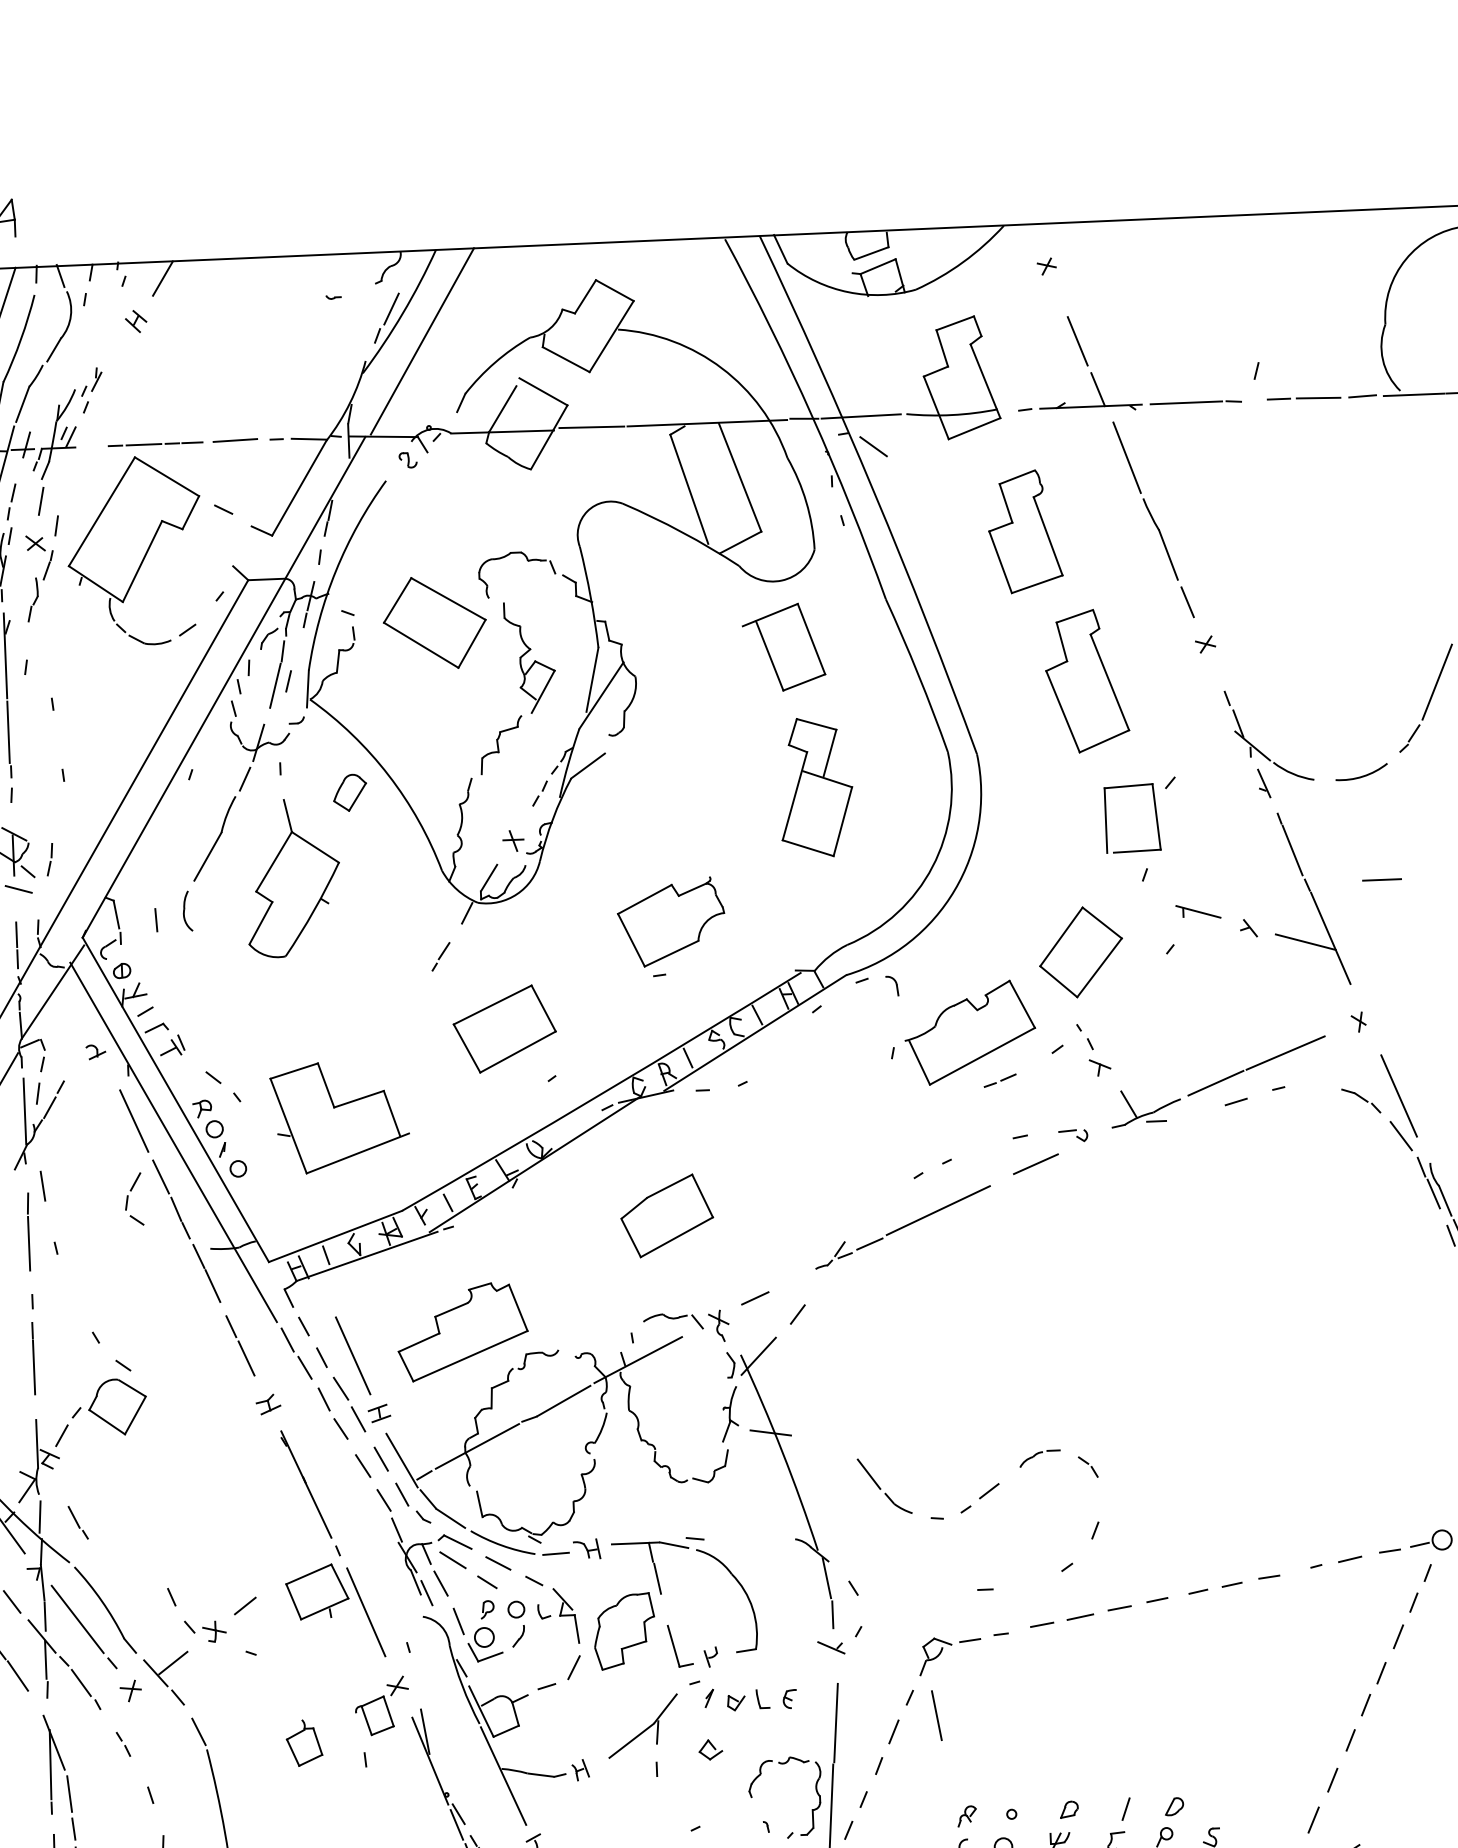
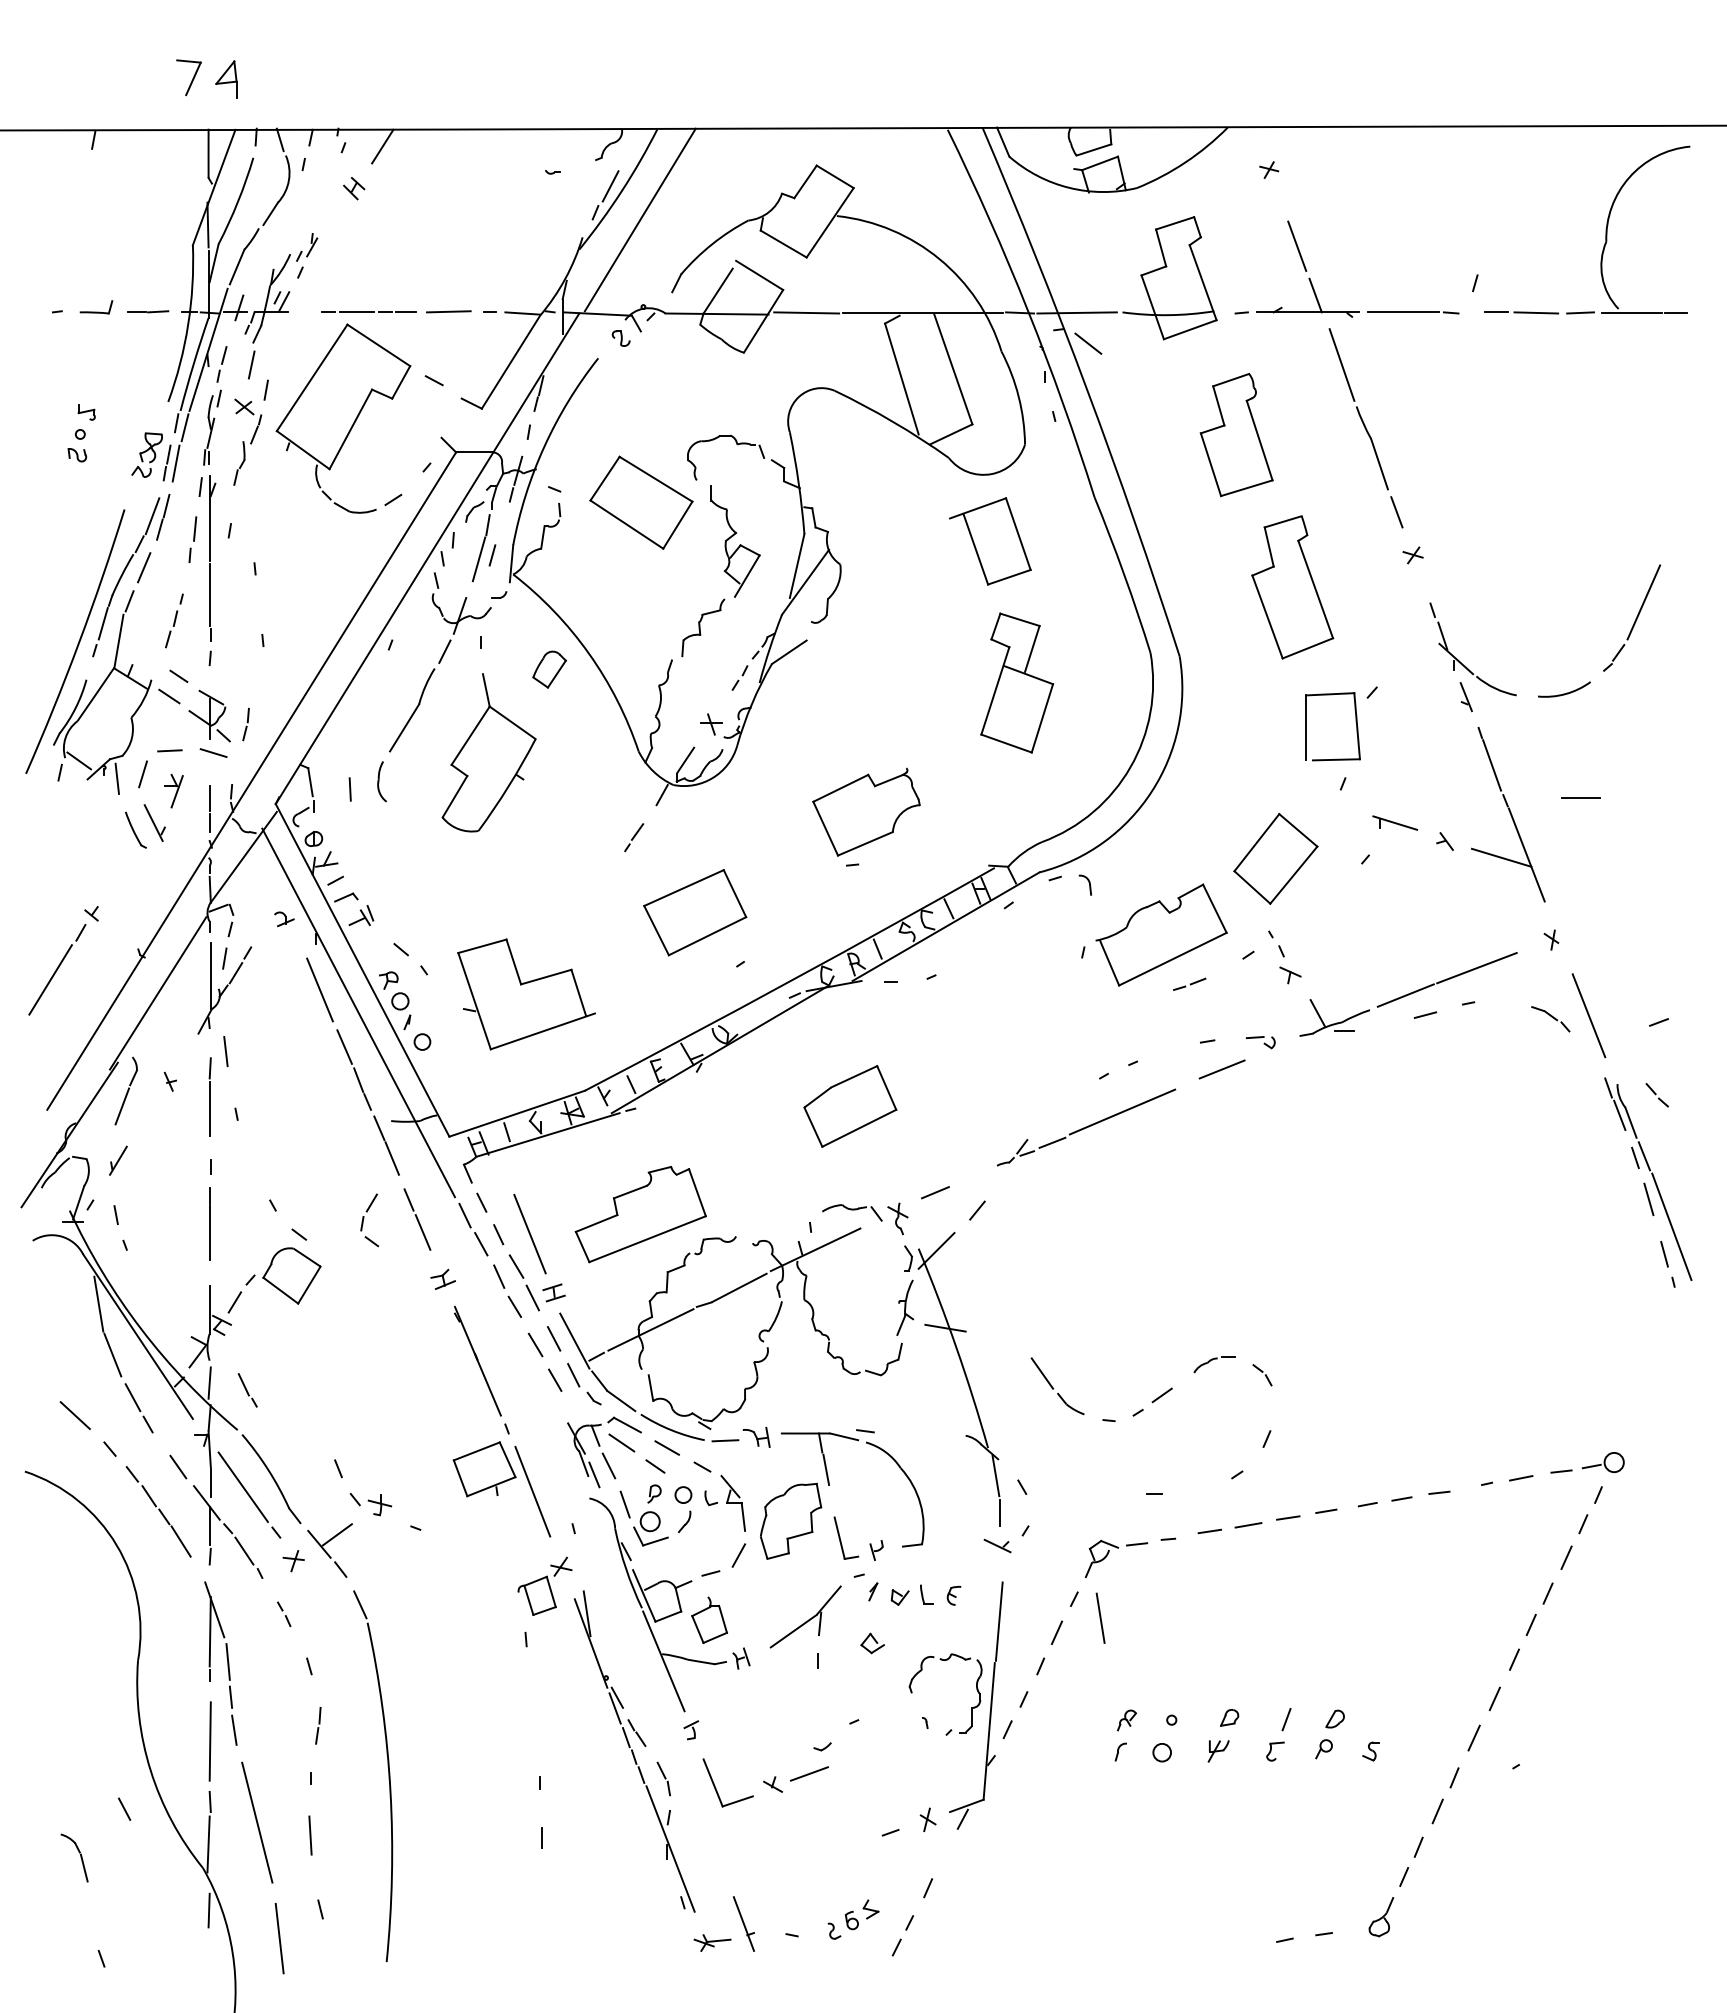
line: (1401, 1135) -> (1589, 1055), removed
part: (133, 1199) -> (369, 1220), moved
line: (396, 1530) -> (566, 1410), removed
line: (244, 1605) -> (411, 1480), removed
part: (304, 1742) -> (709, 1619), moved

